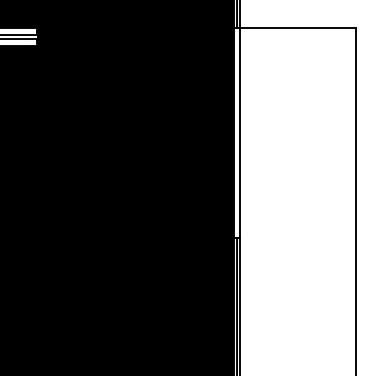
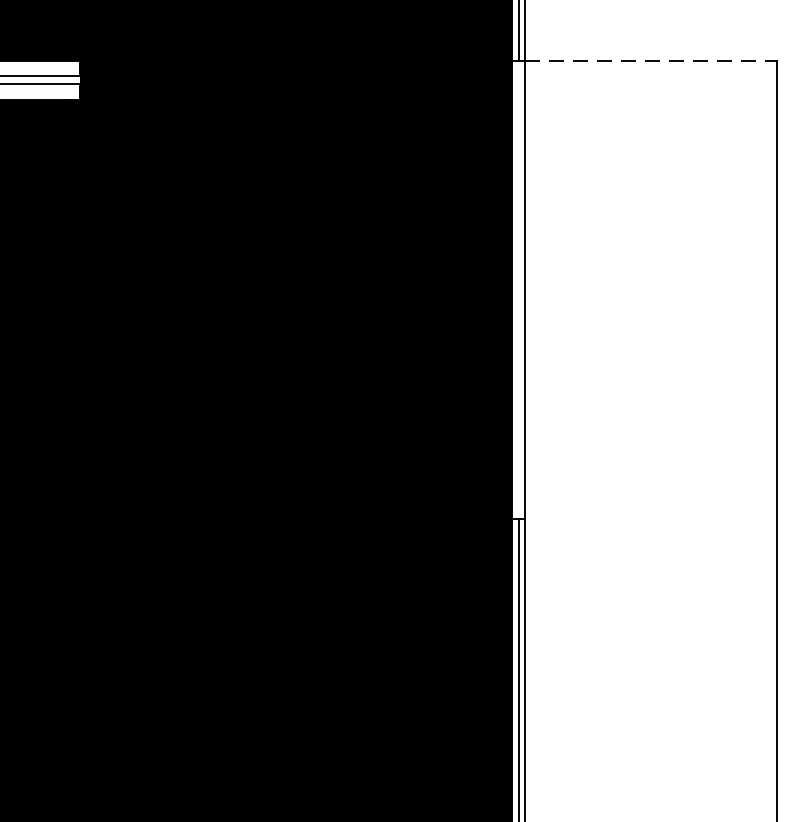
line: (297, 27) -> (650, 60), solid -> dashed

